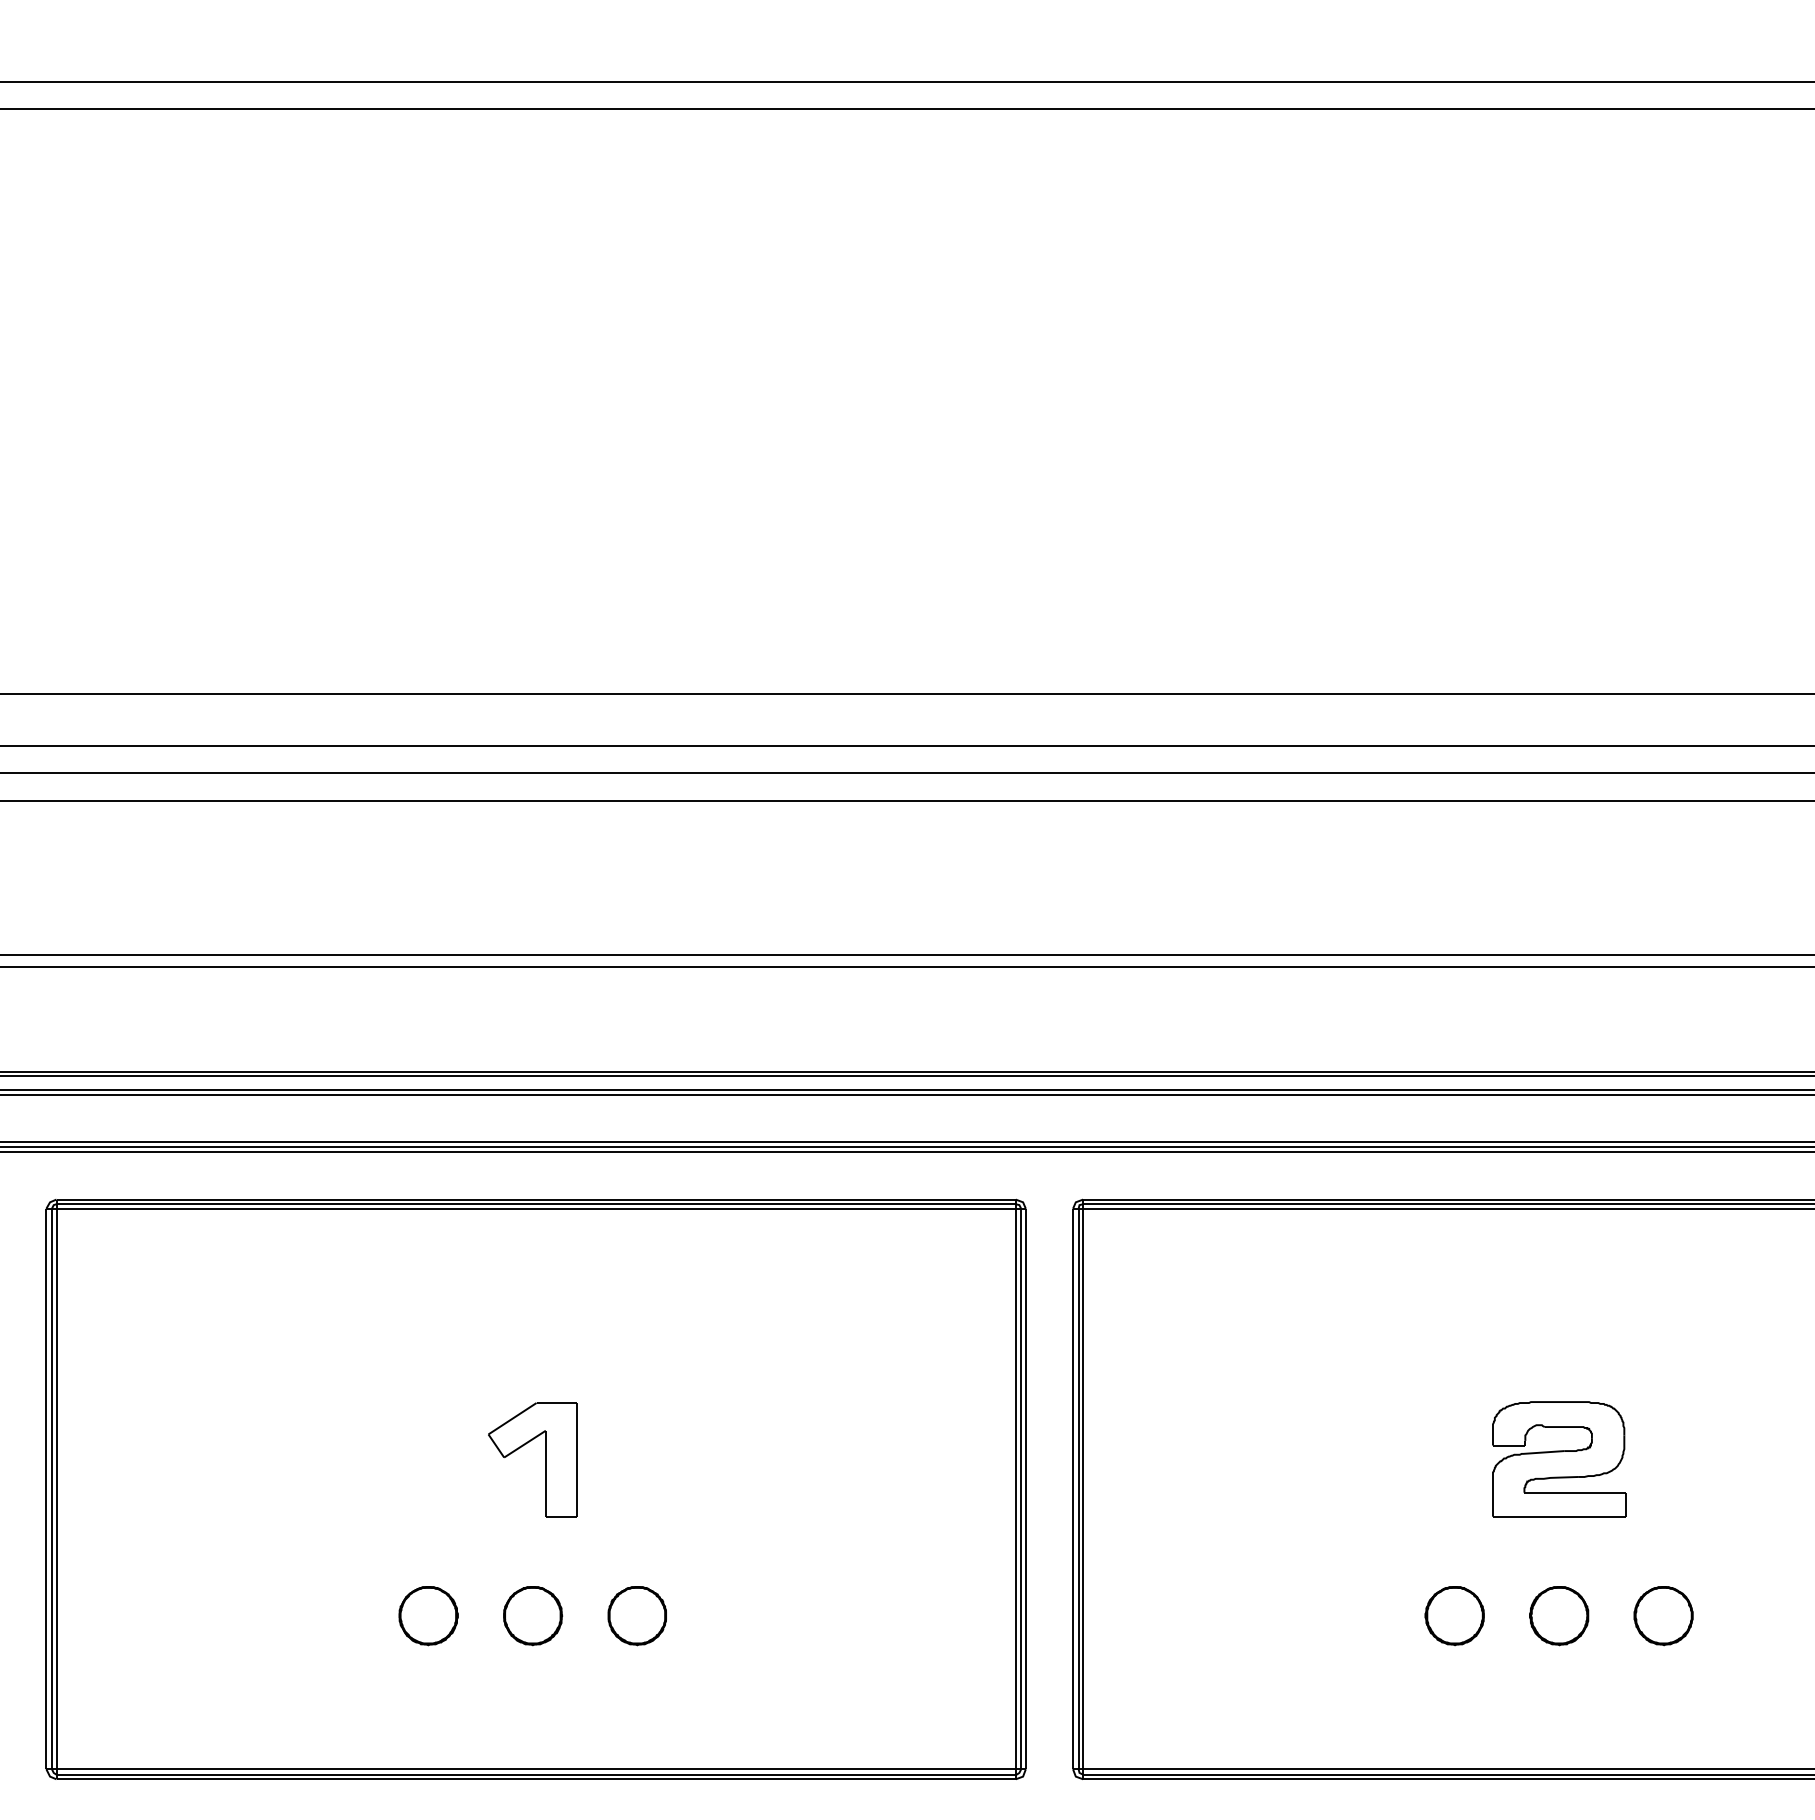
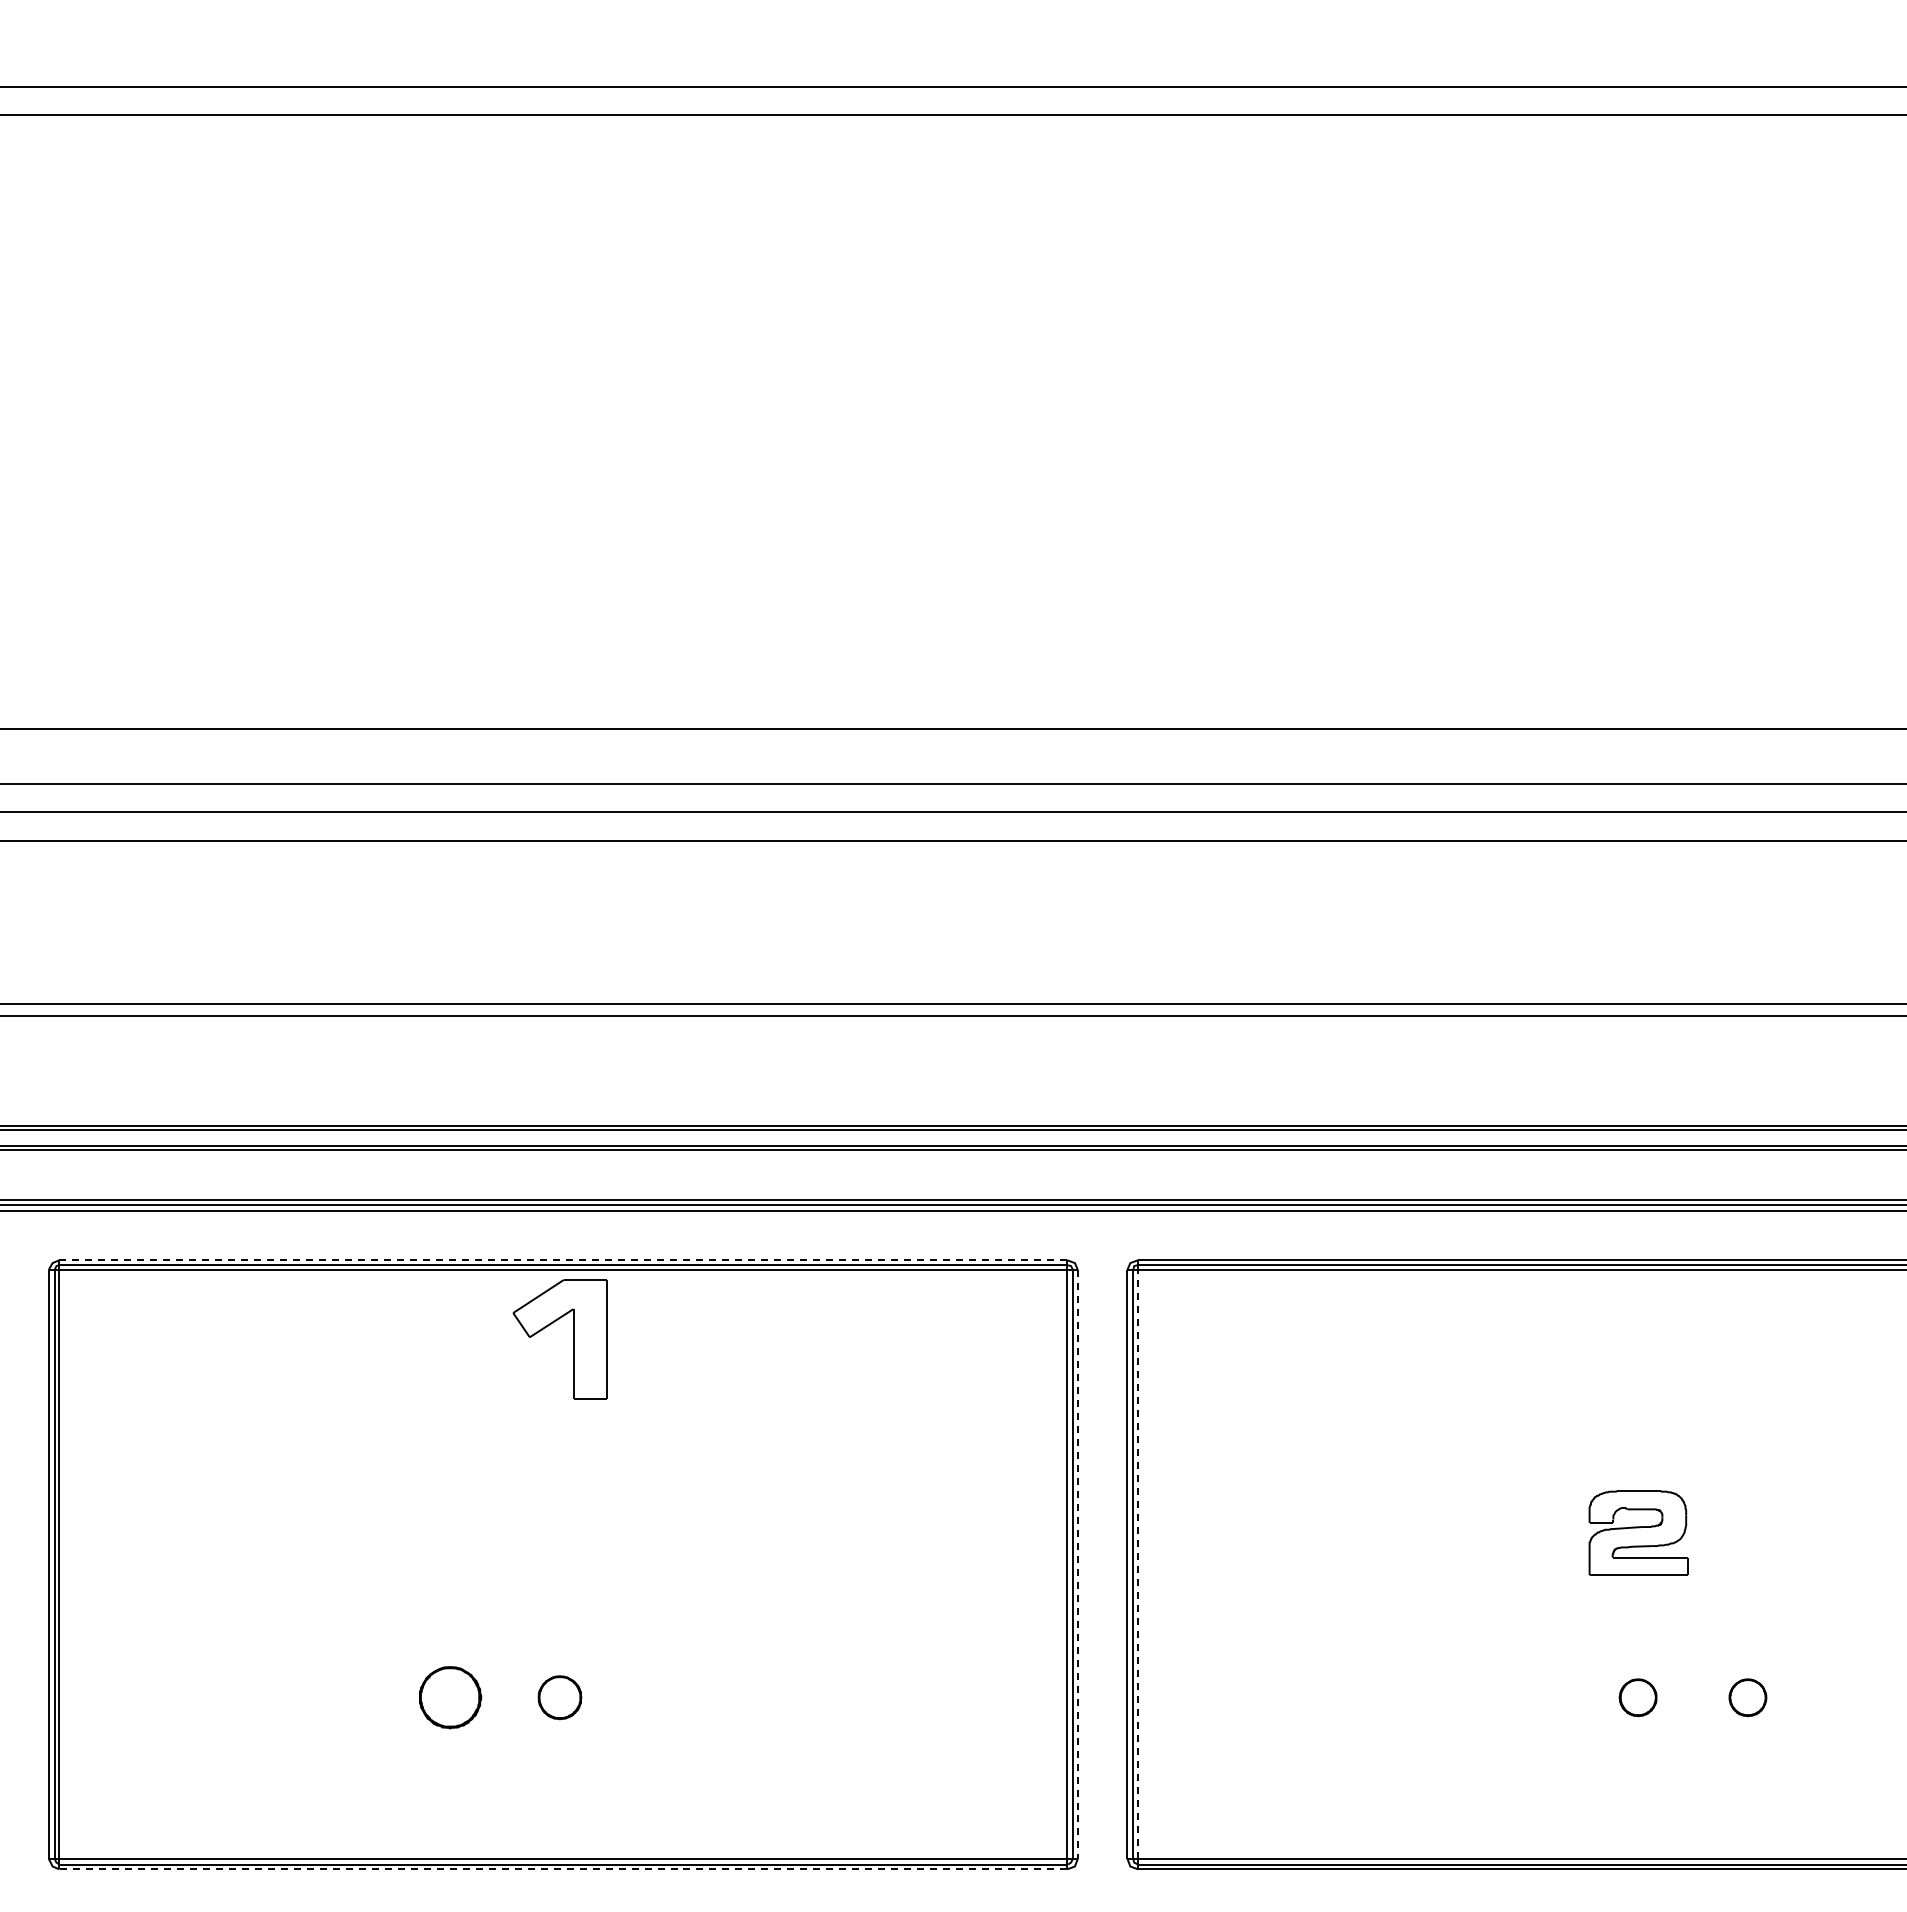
line: (536, 1199) -> (563, 1260), solid -> dashed
part: (1559, 1458) -> (1638, 1532), size x0.7
part: (545, 1459) -> (573, 1339), moved
line: (1083, 1488) -> (1138, 1563), solid -> dashed
line: (1025, 1489) -> (1077, 1564), solid -> dashed
part: (532, 1615) -> (559, 1697), size x0.7
part: (637, 1615) -> (669, 1697), removed
part: (1453, 1615) -> (1527, 1697), removed
part: (1558, 1615) -> (1637, 1697), size x0.6
part: (1663, 1615) -> (1747, 1697), size x0.6
line: (536, 1779) -> (563, 1869), solid -> dashed

